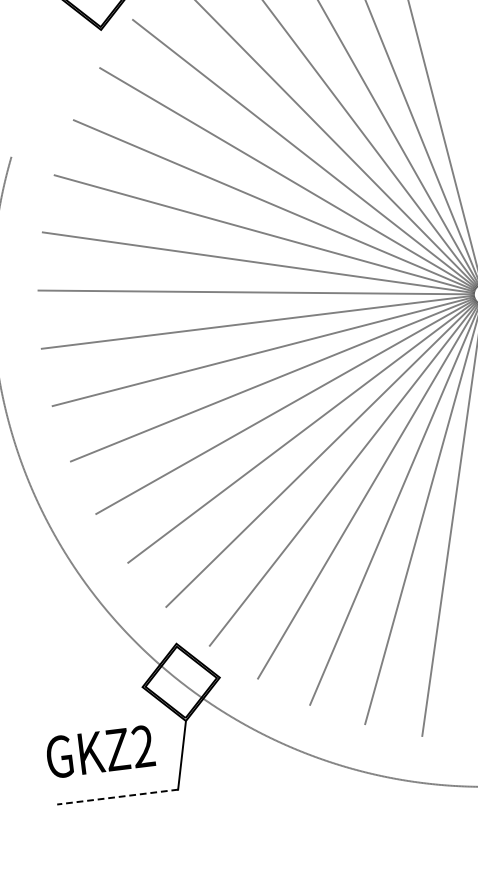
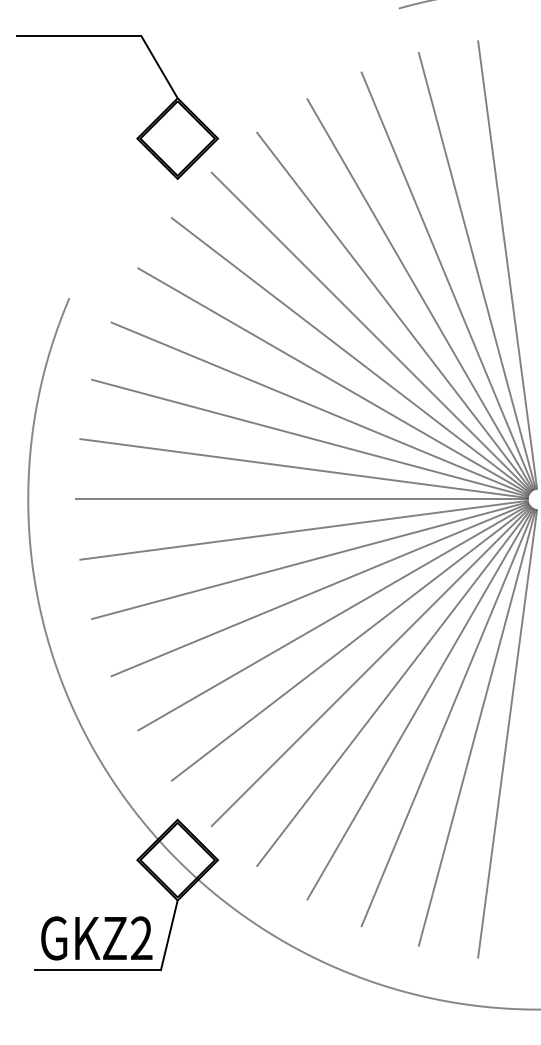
text: (100, 752) -> (96, 938), moved
line: (117, 797) -> (97, 970), dashed -> solid

